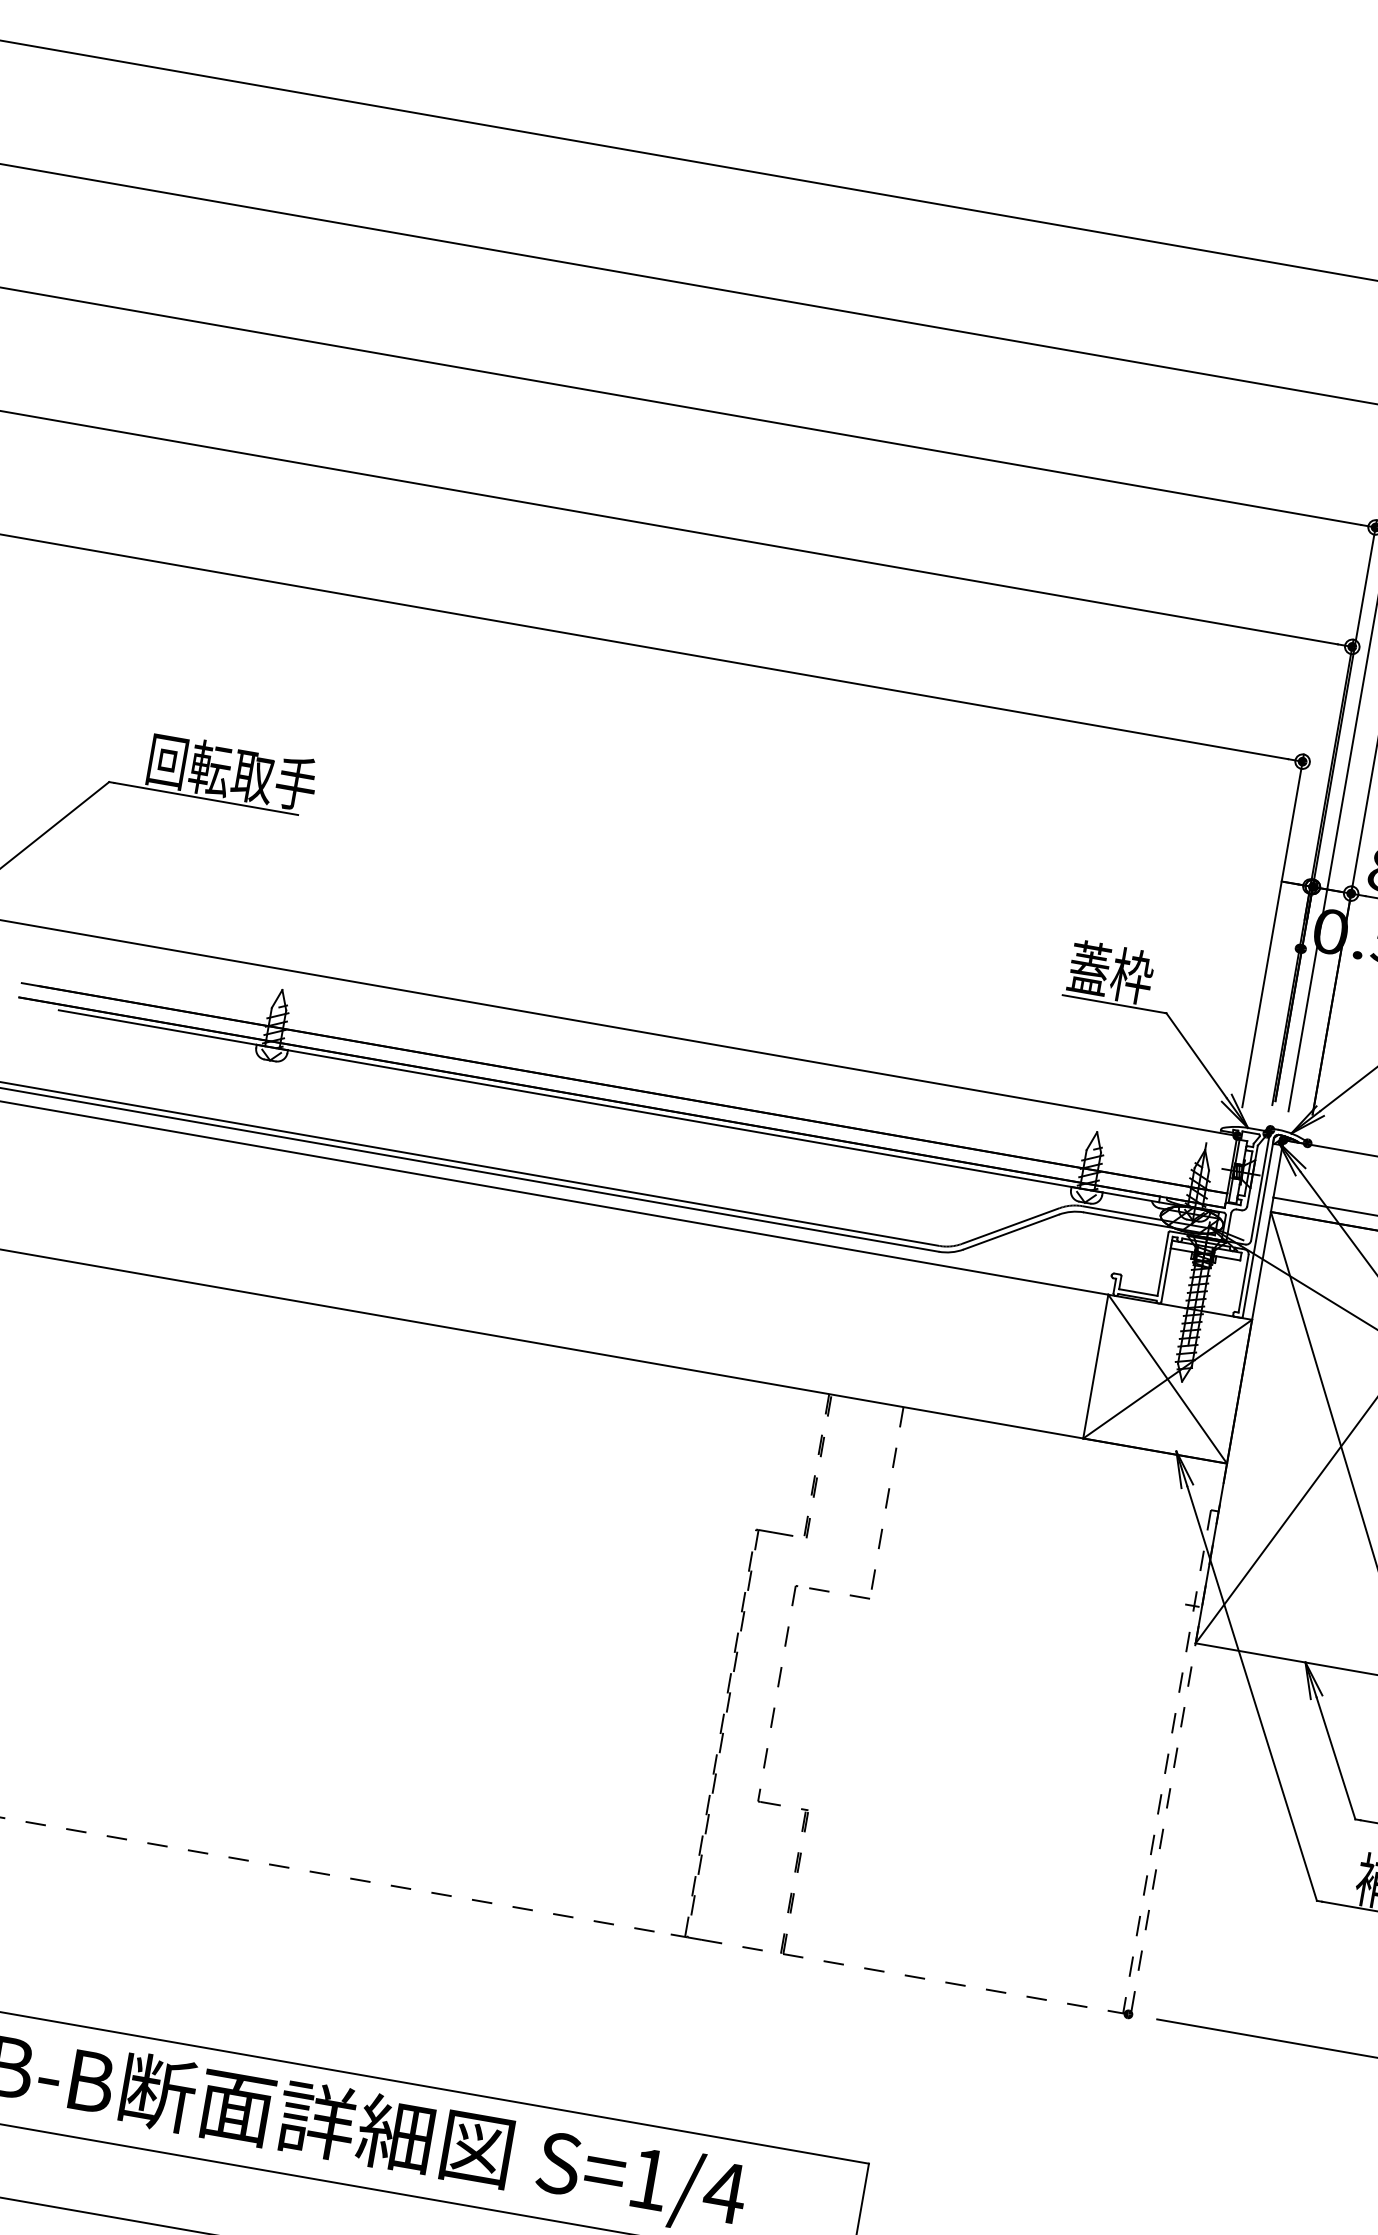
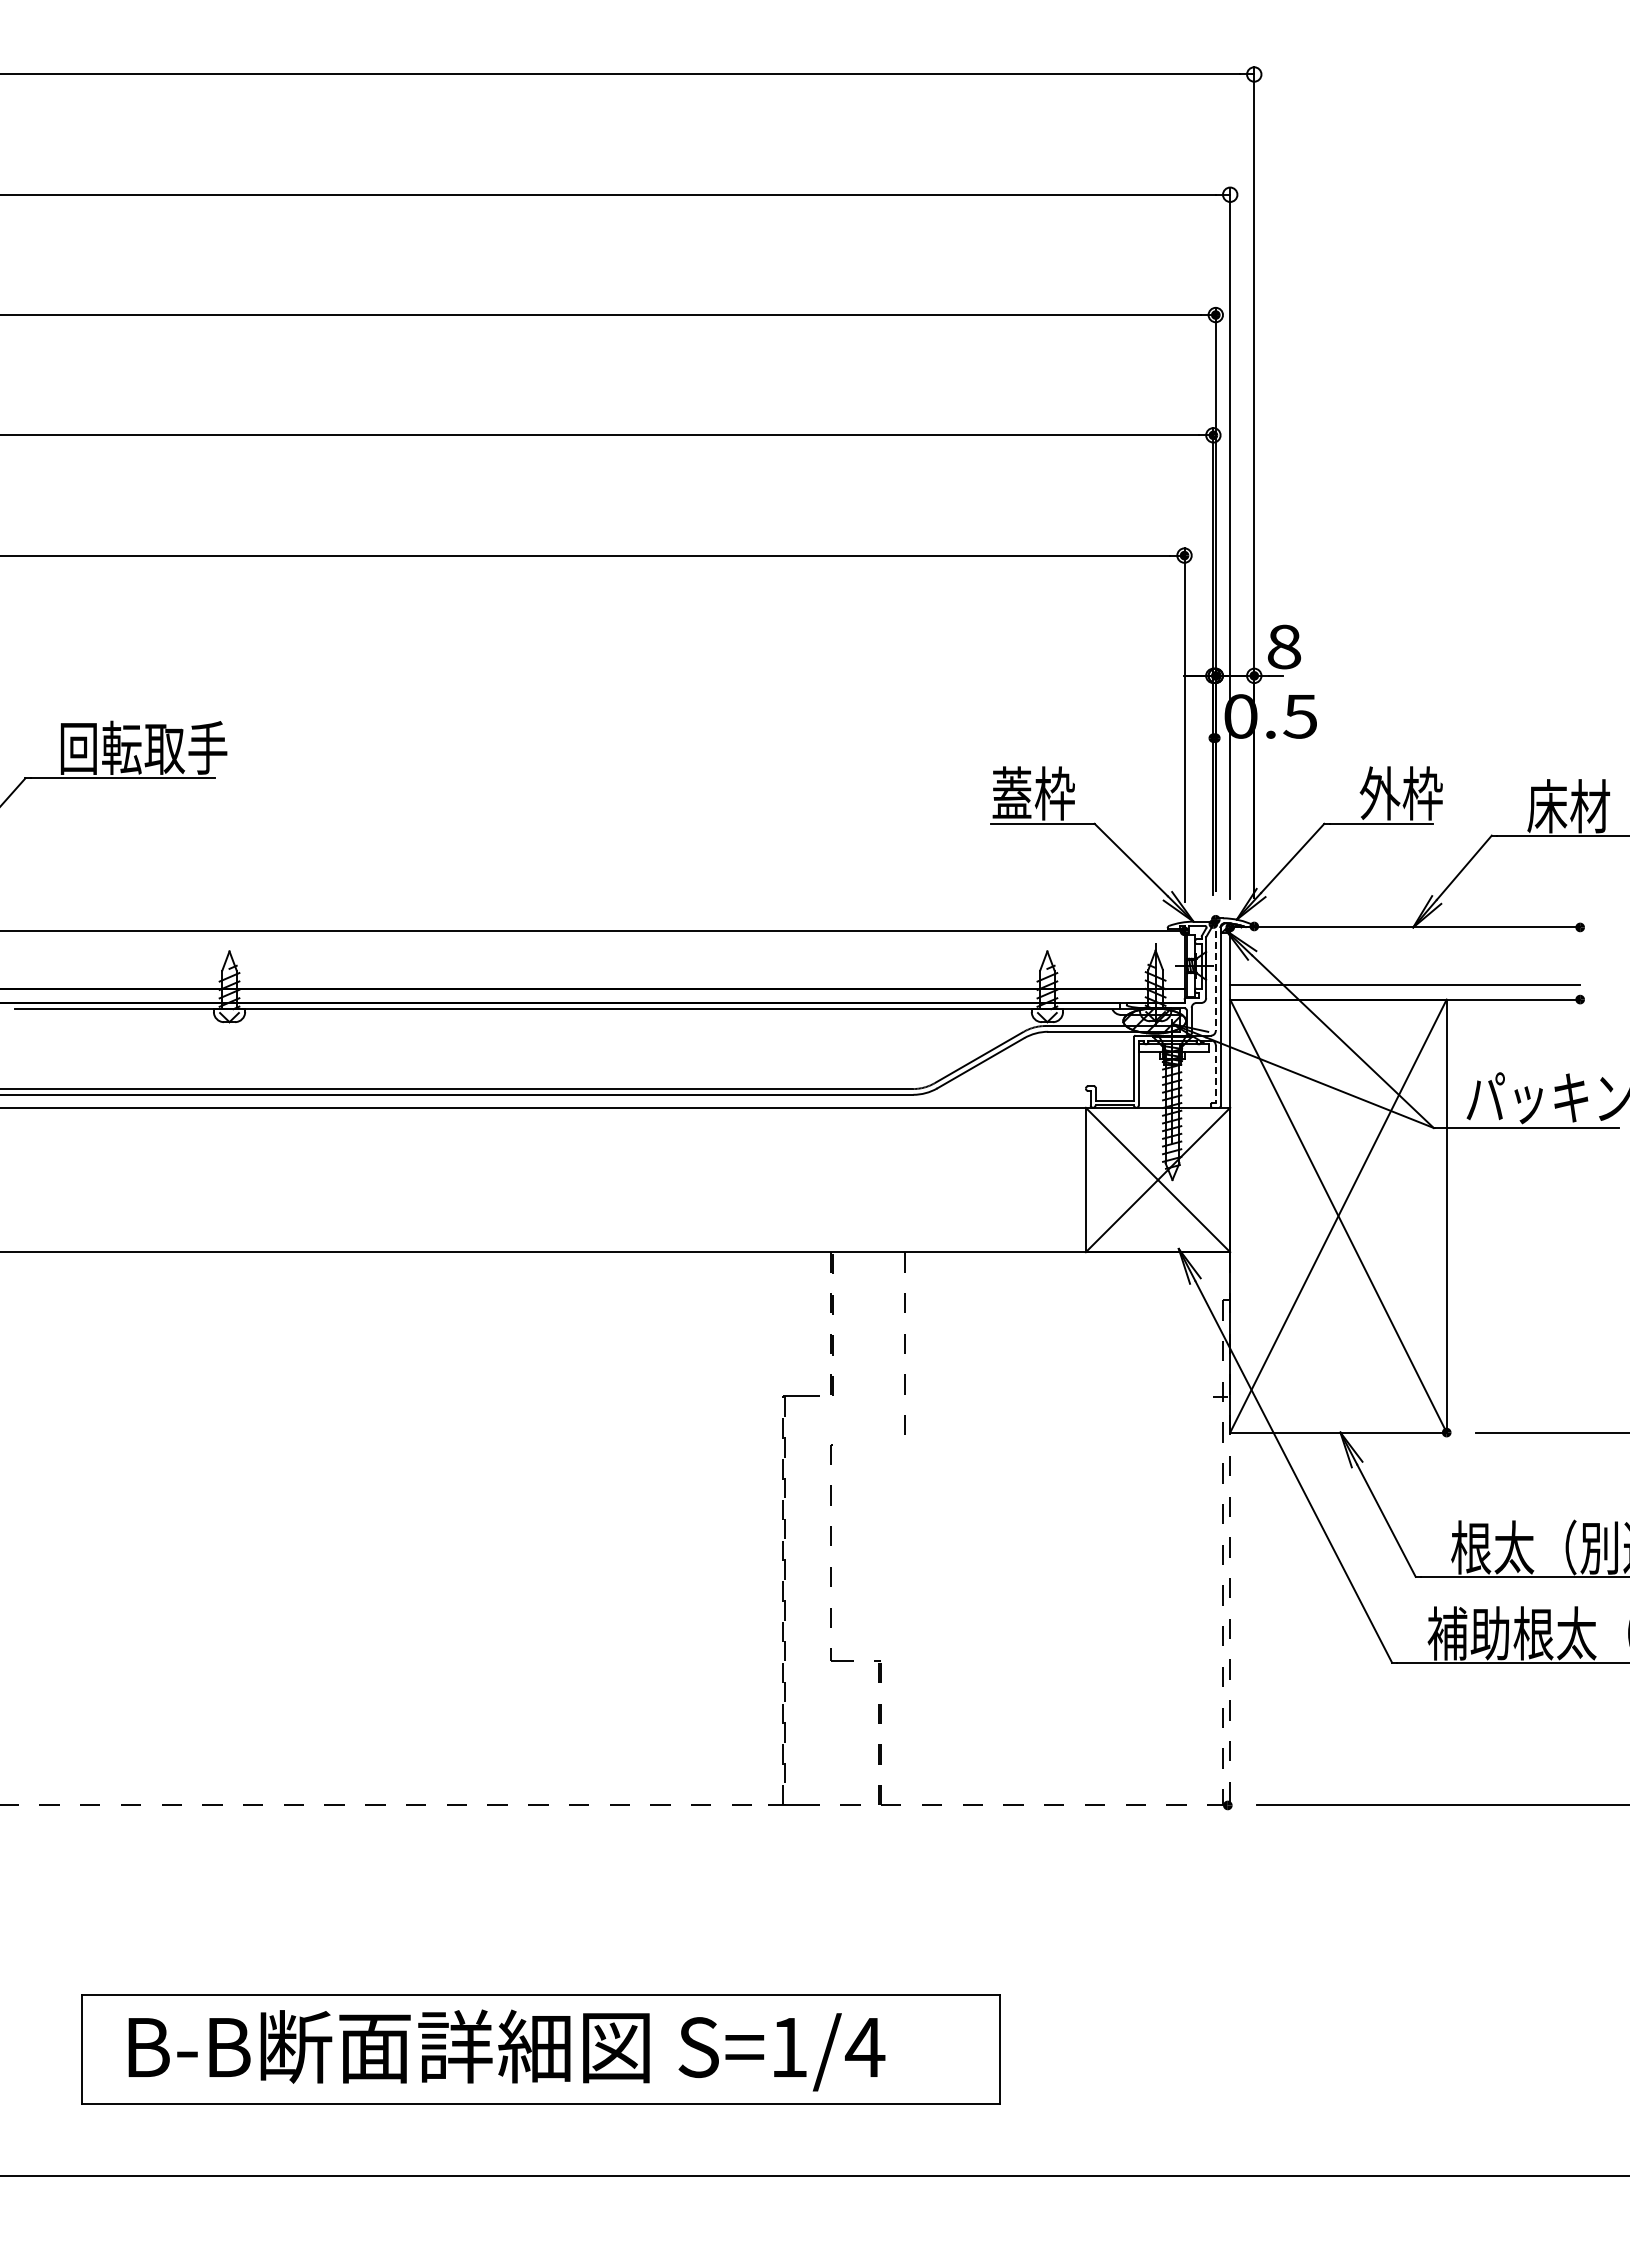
line: (1260, 1185) -> (1215, 975), solid -> dashed
line: (1243, 1284) -> (1215, 1074), solid -> dashed
line: (829, 1591) -> (864, 1444), removed

